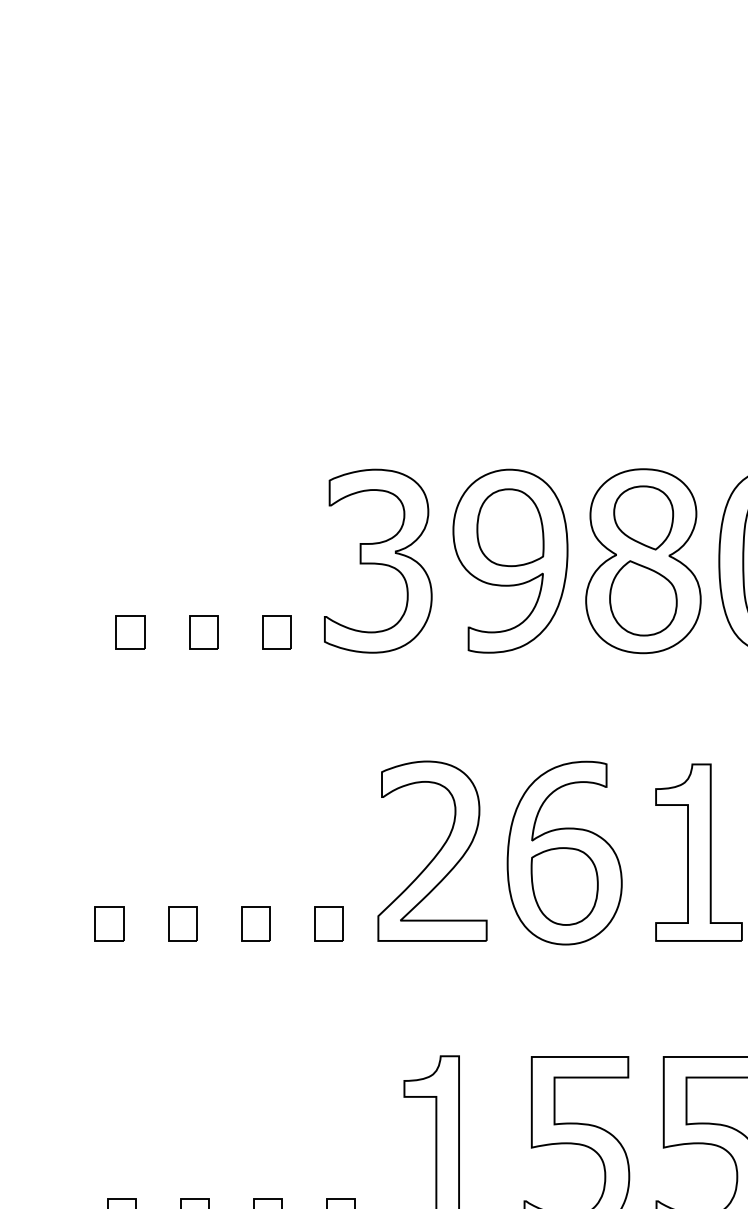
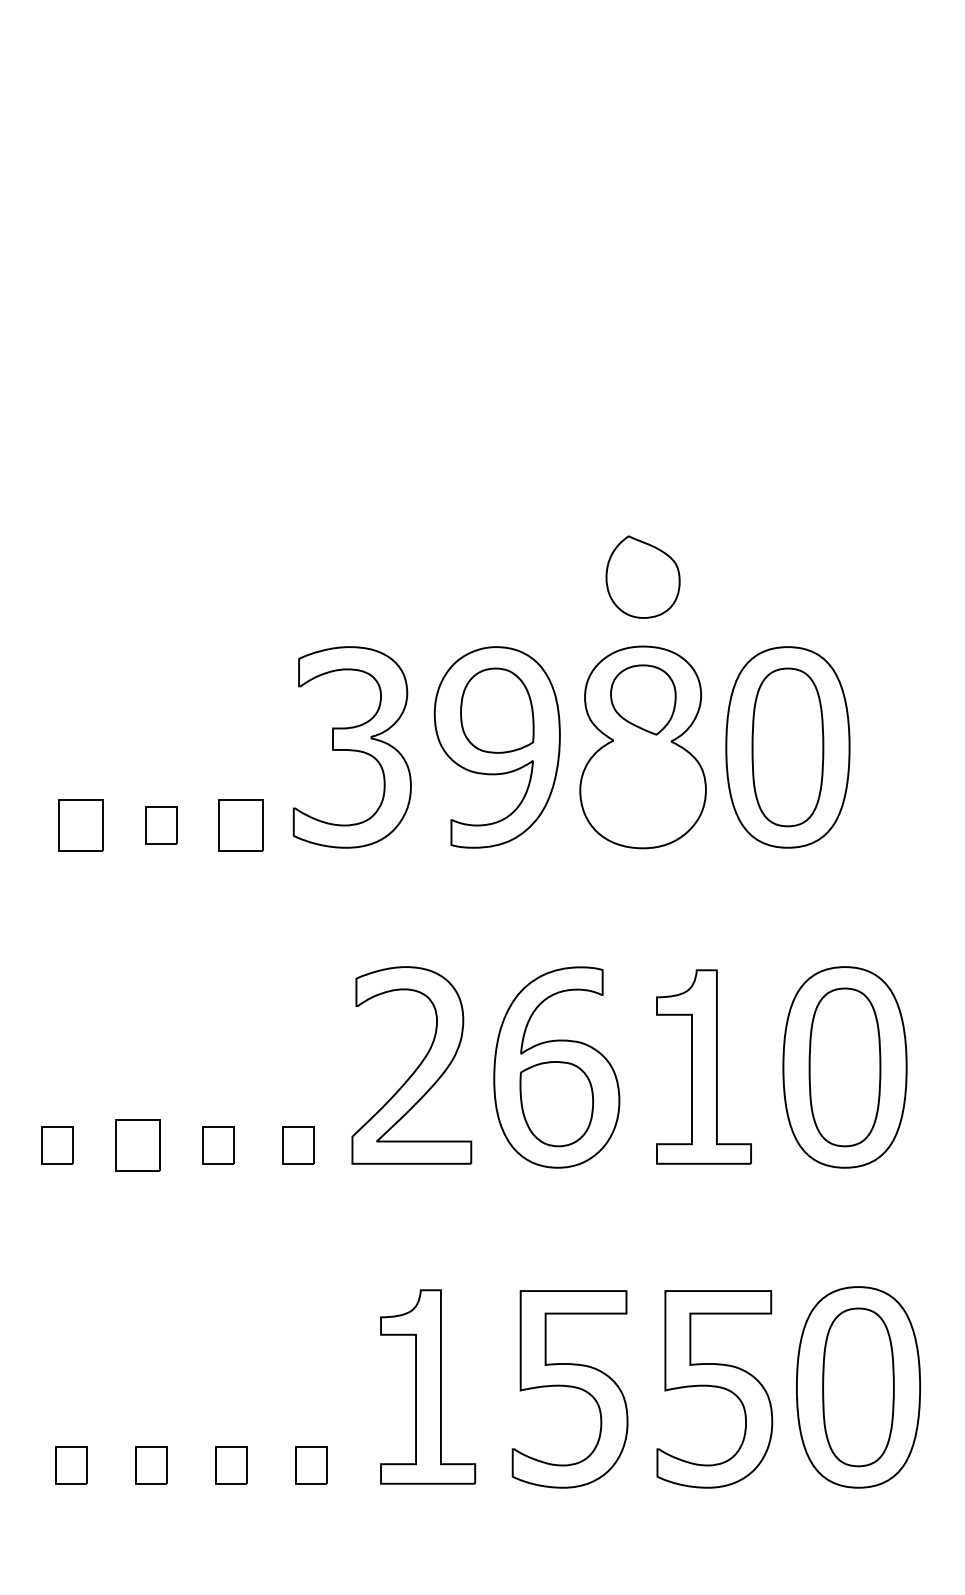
part: (642, 597) -> (642, 576), moved
part: (130, 632) -> (80, 825), size x1.4
part: (277, 632) -> (241, 825), size x1.4
part: (182, 924) -> (137, 1145), size x1.4

